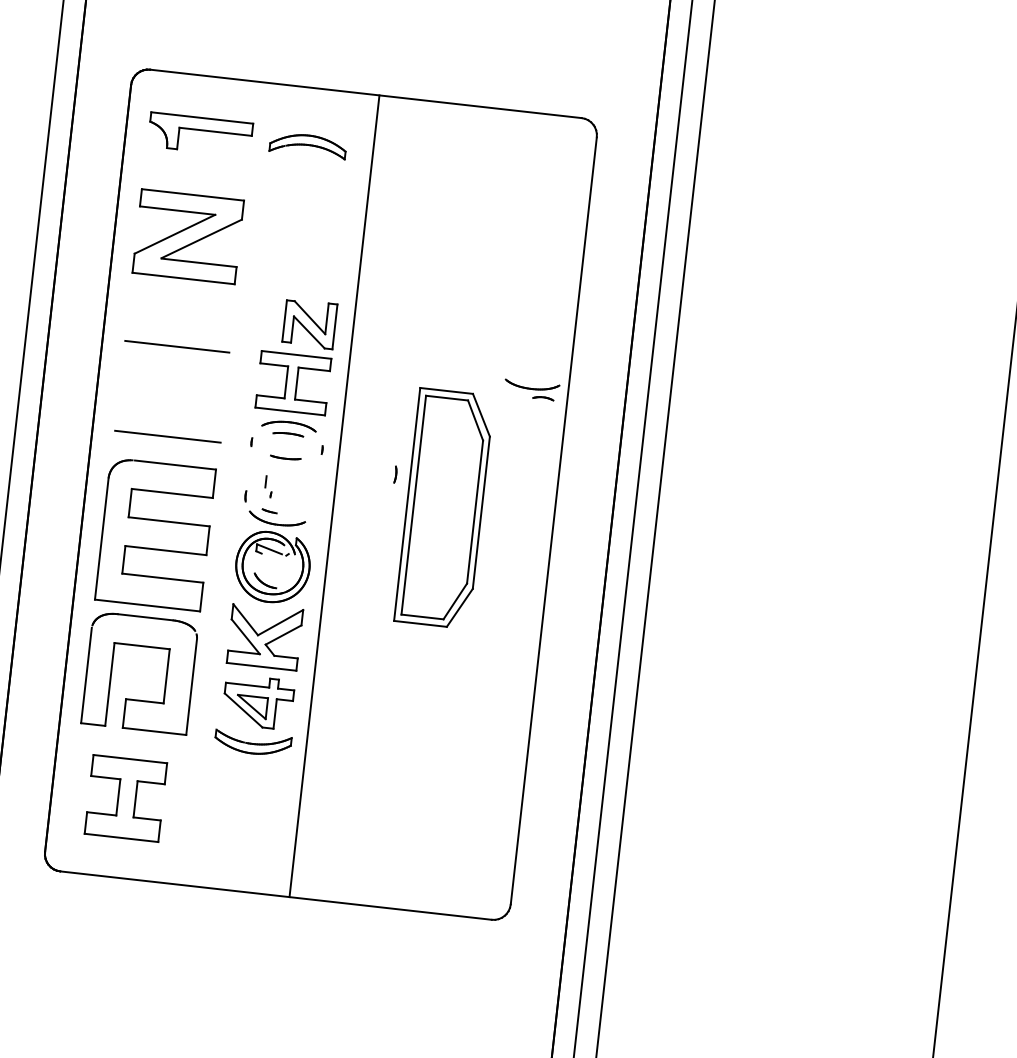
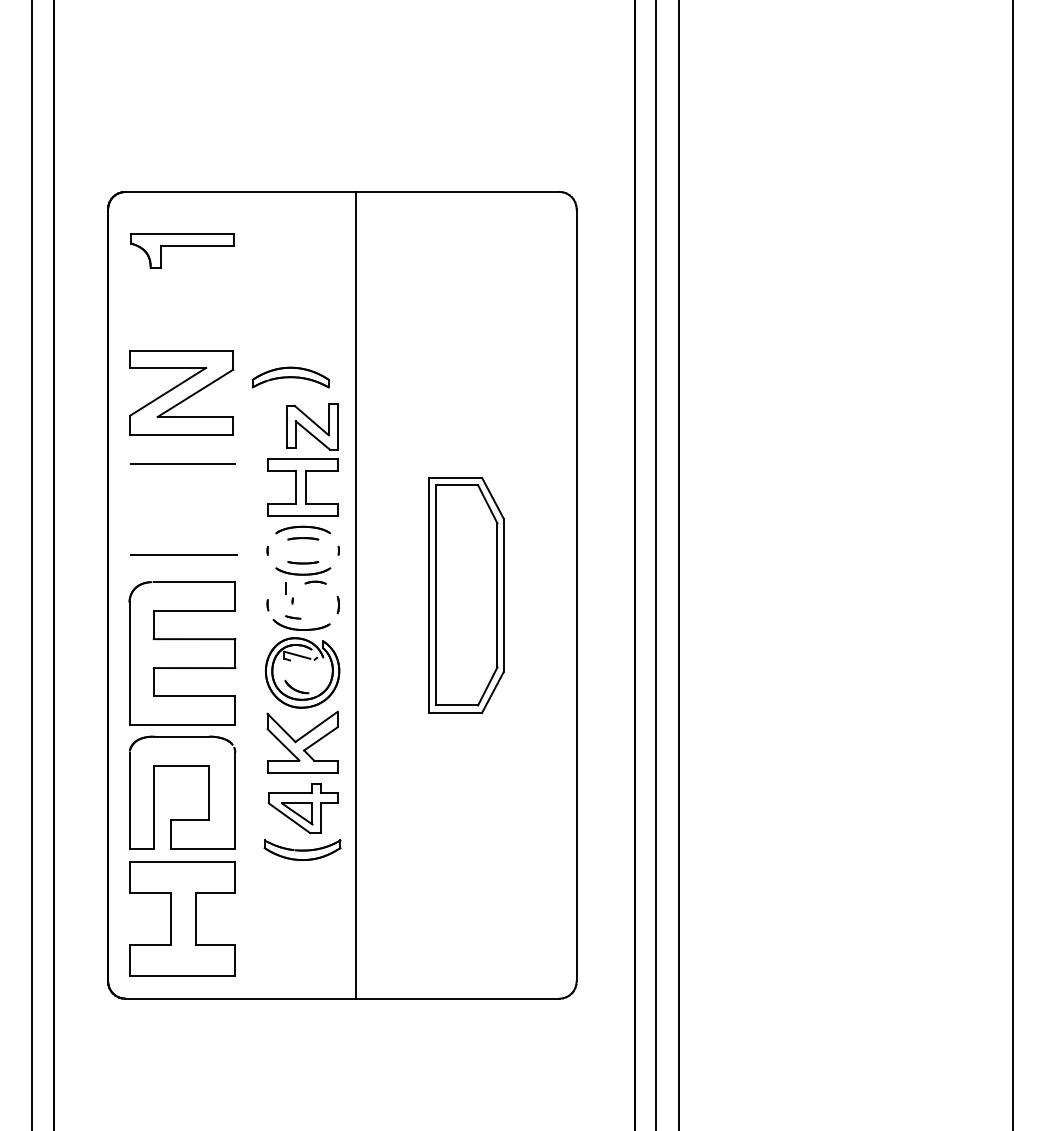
part: (307, 145) -> (290, 377), moved
part: (188, 236) -> (181, 392), moved
part: (532, 389) -> (303, 575), moved
line: (395, 475) -> (338, 605), moved
part: (126, 798) -> (182, 918), size x1.43

